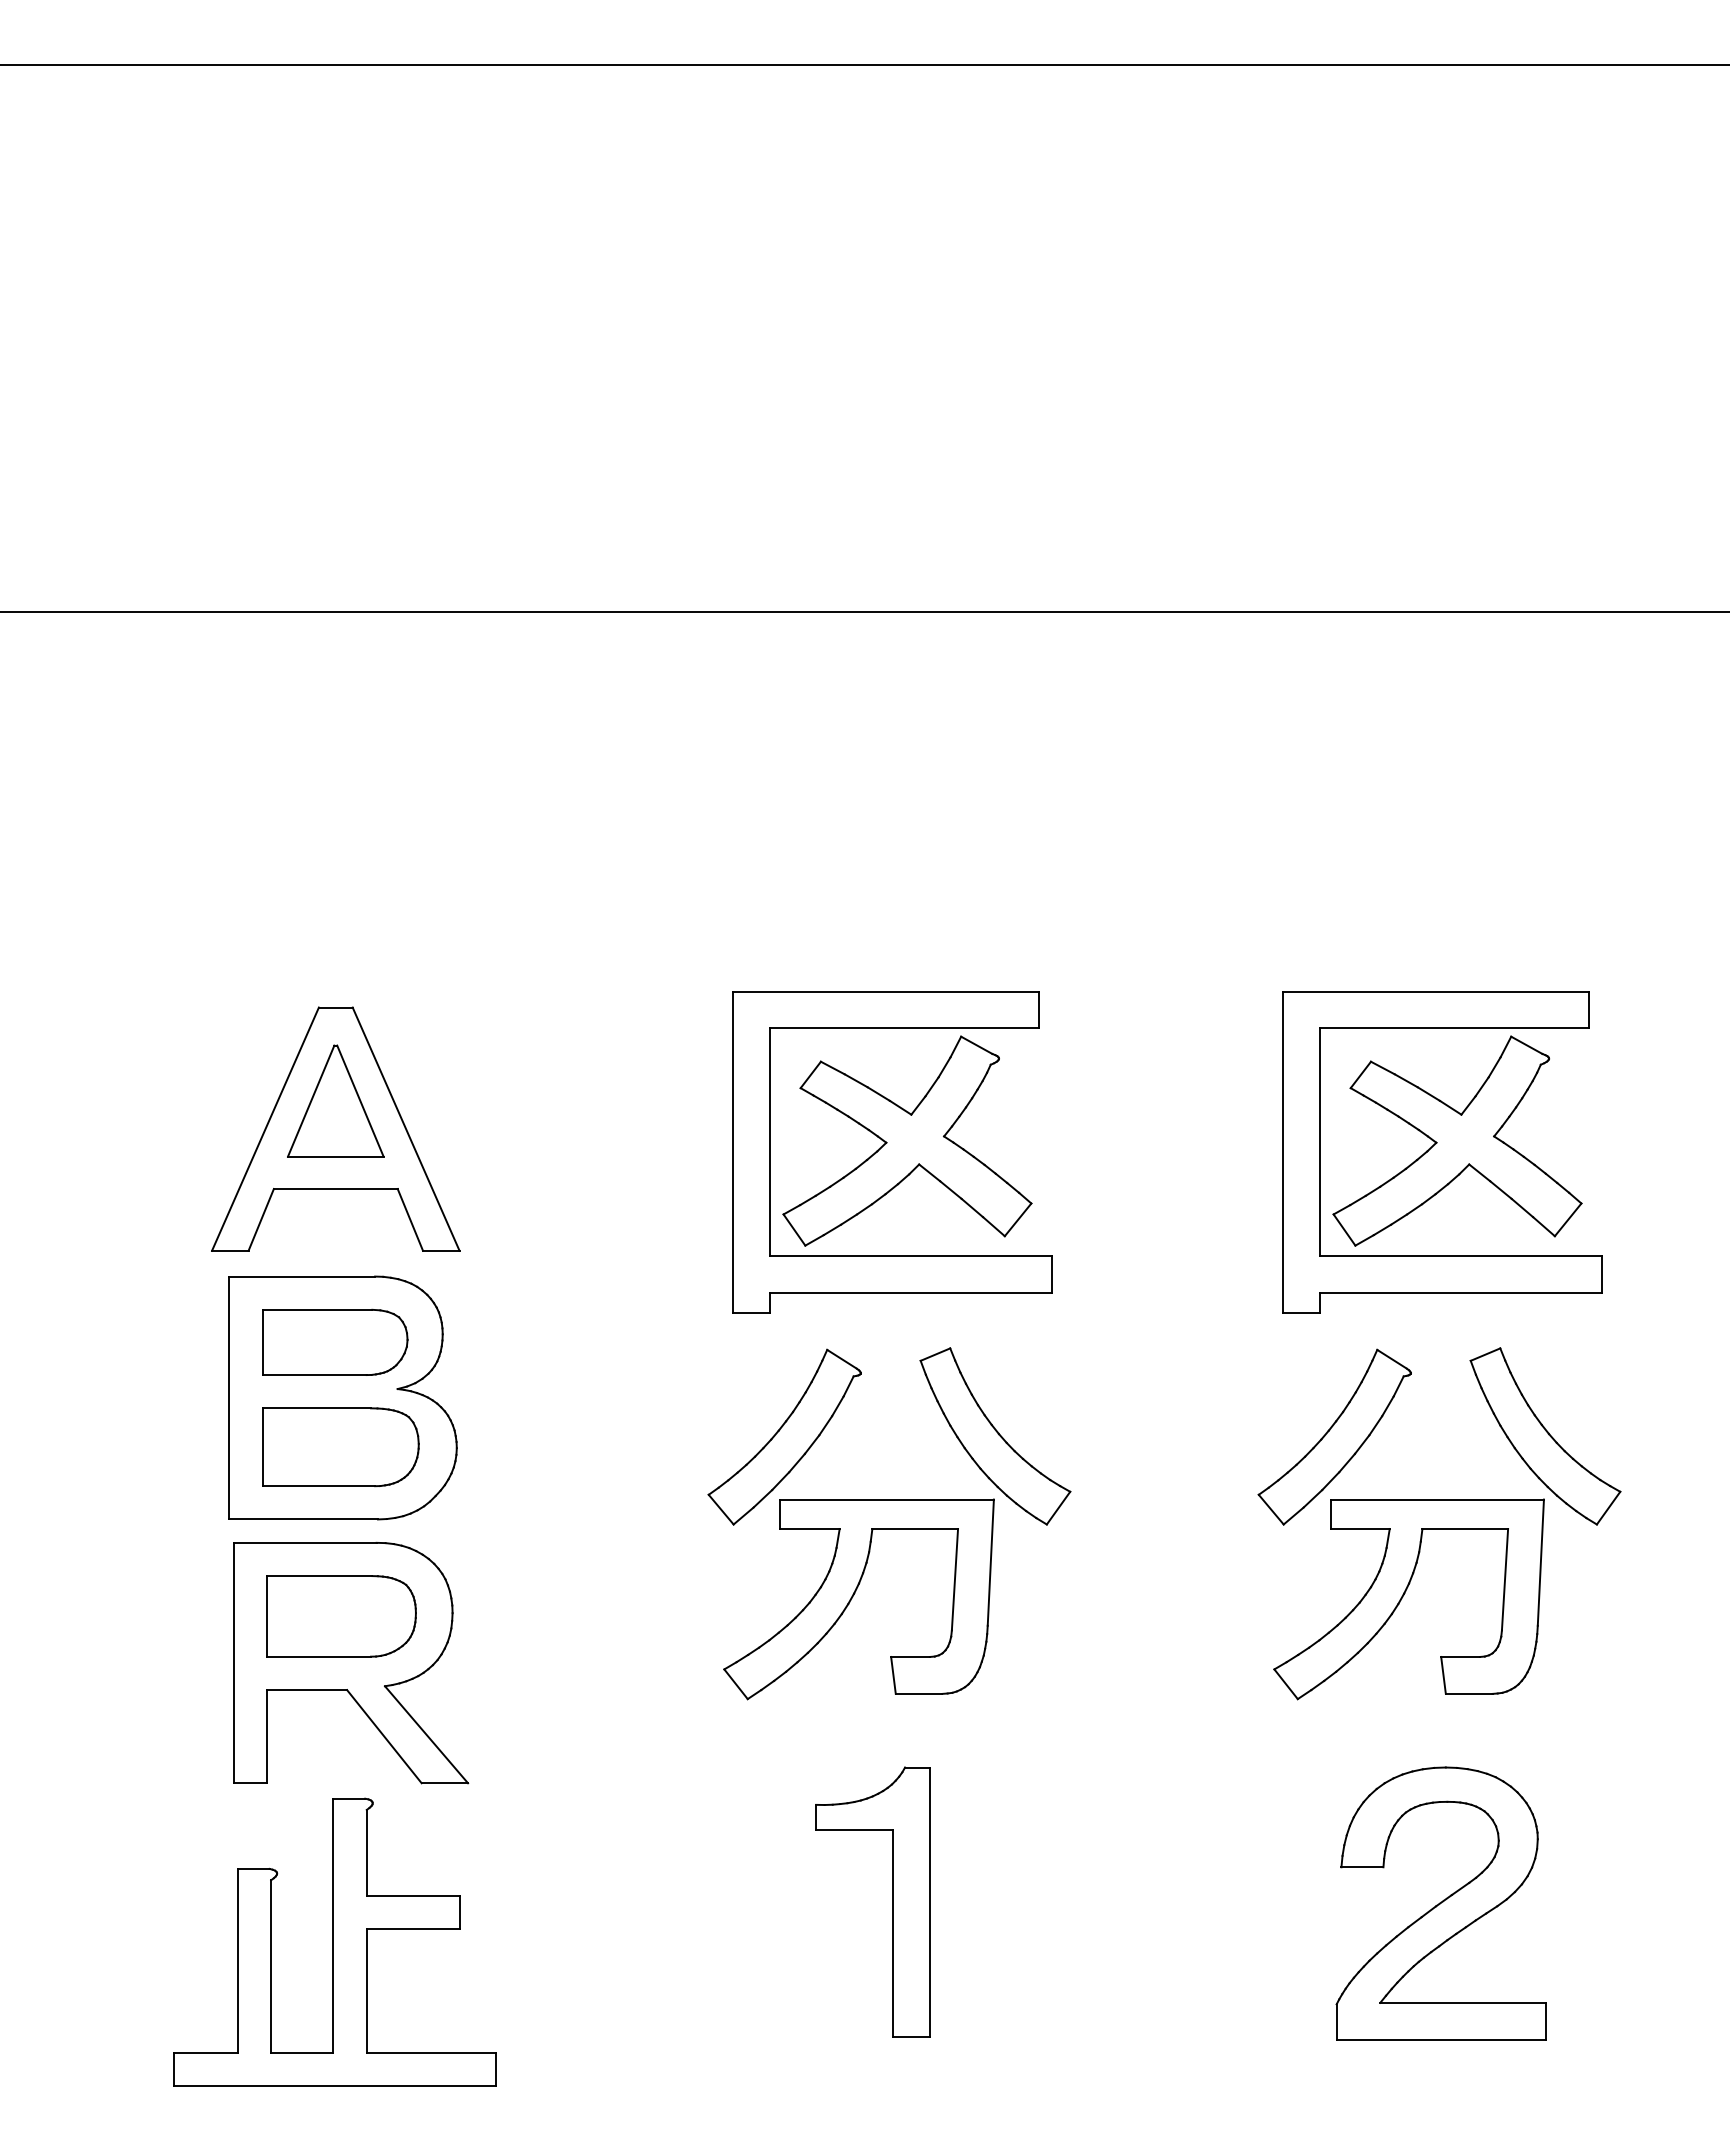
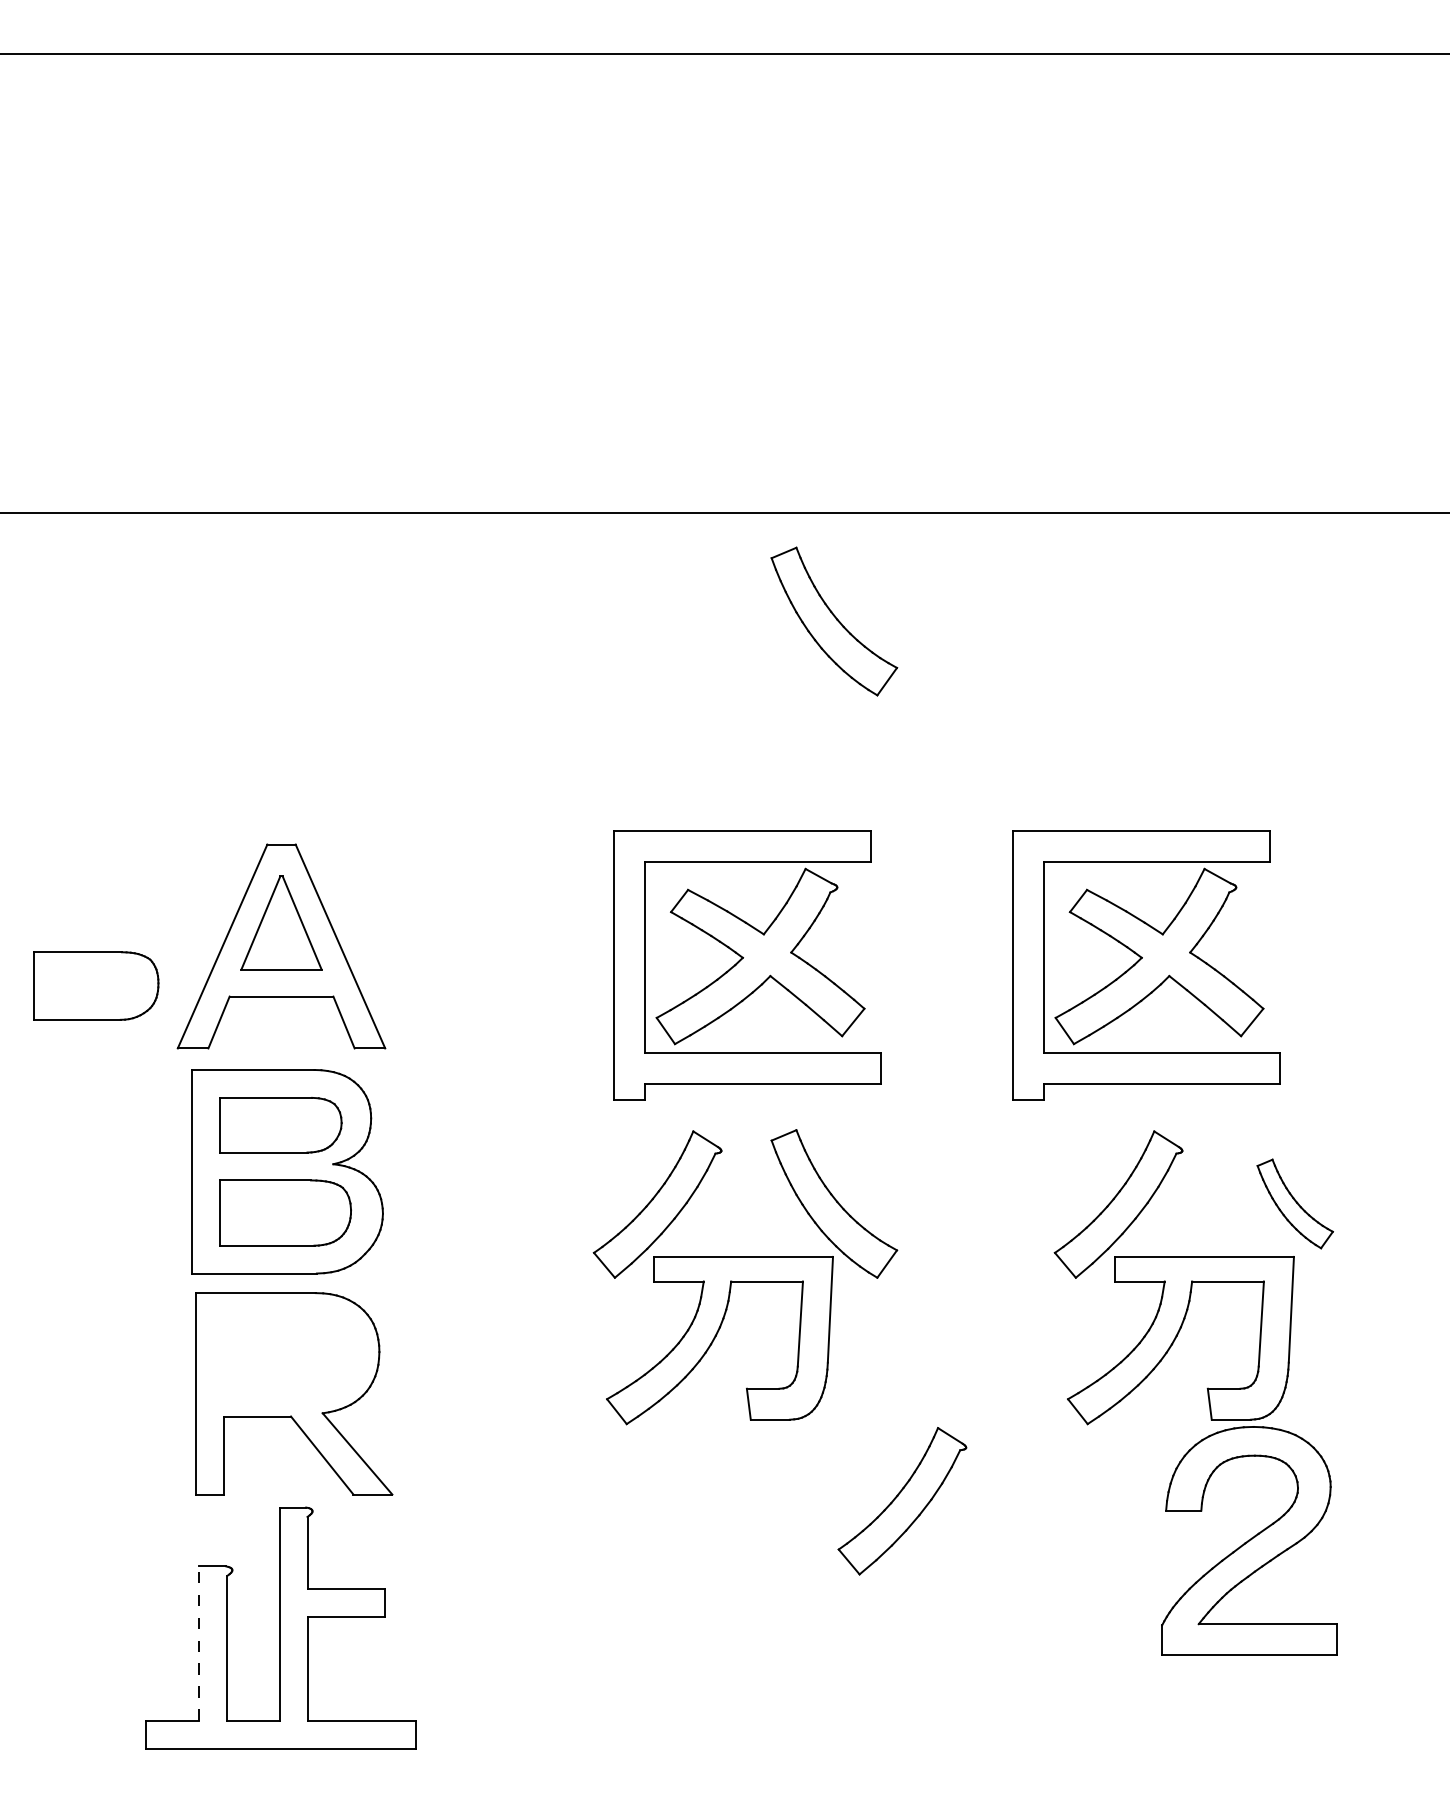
part: (995, 741) -> (834, 621), added
part: (1442, 1152) -> (1146, 966), moved
part: (1545, 1436) -> (1295, 1204), size x0.6
part: (341, 1616) -> (96, 986), moved
part: (1076, 1790) -> (902, 1500), added
part: (892, 1901) -> (748, 1593), removed
part: (1440, 1903) -> (1249, 1540), moved
line: (237, 1960) -> (199, 1643), solid -> dashed

